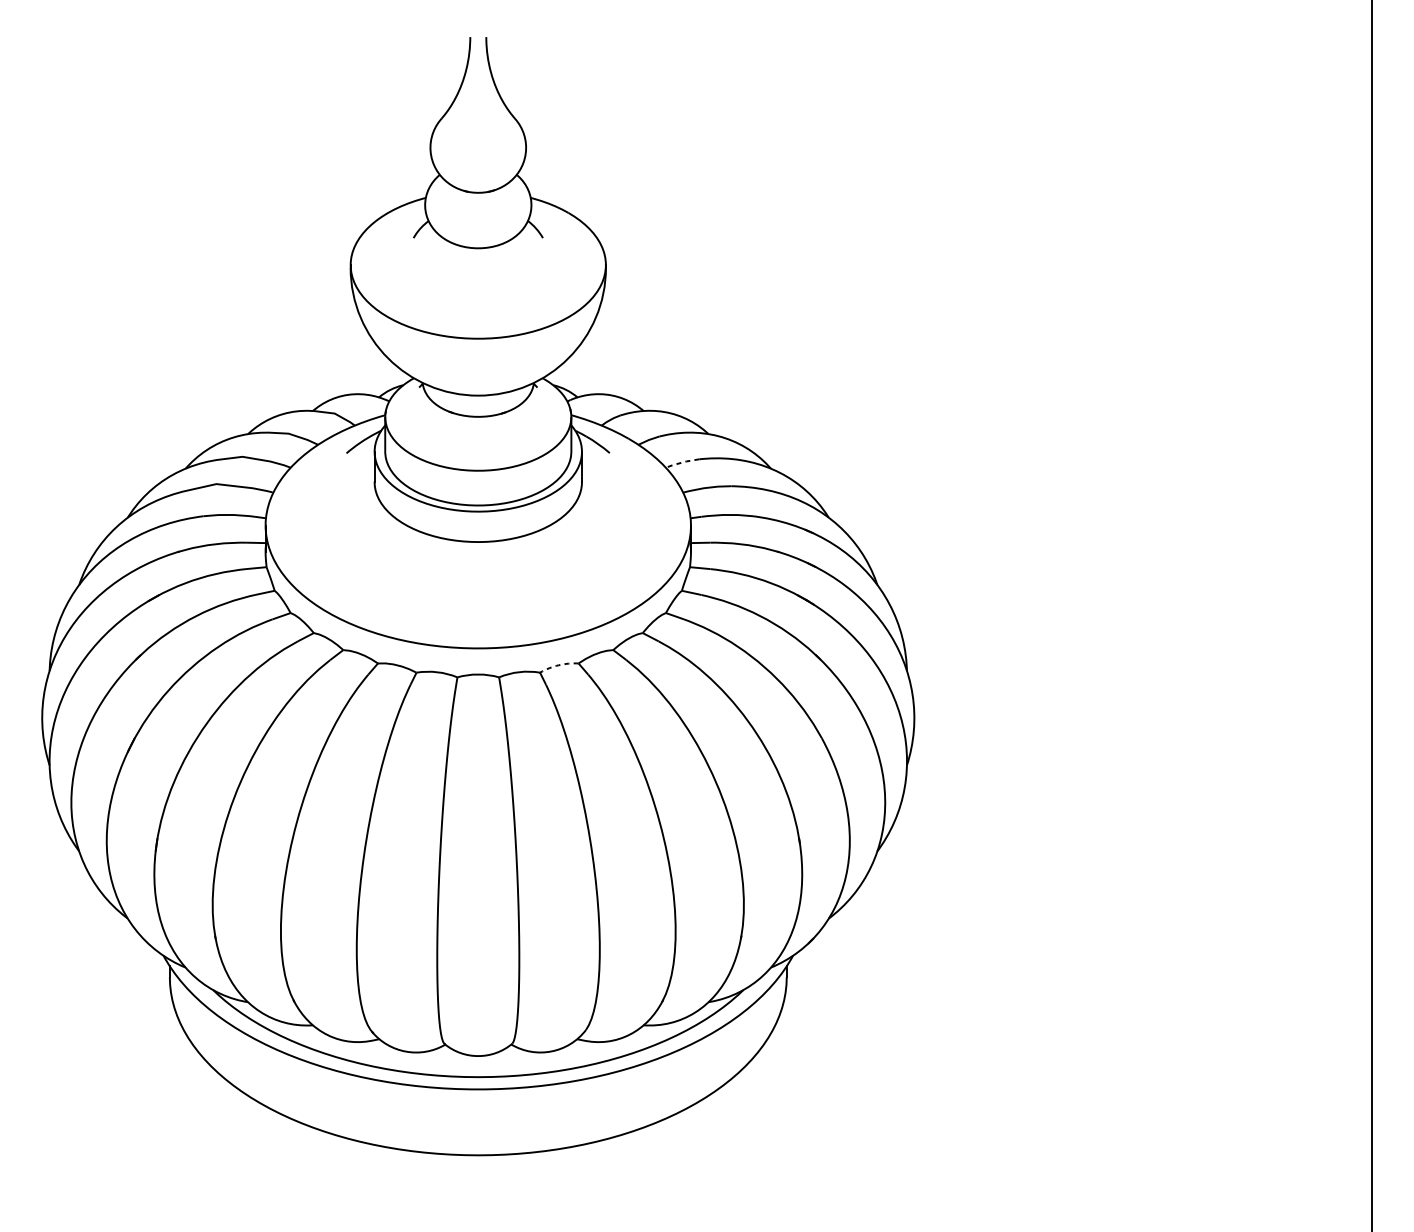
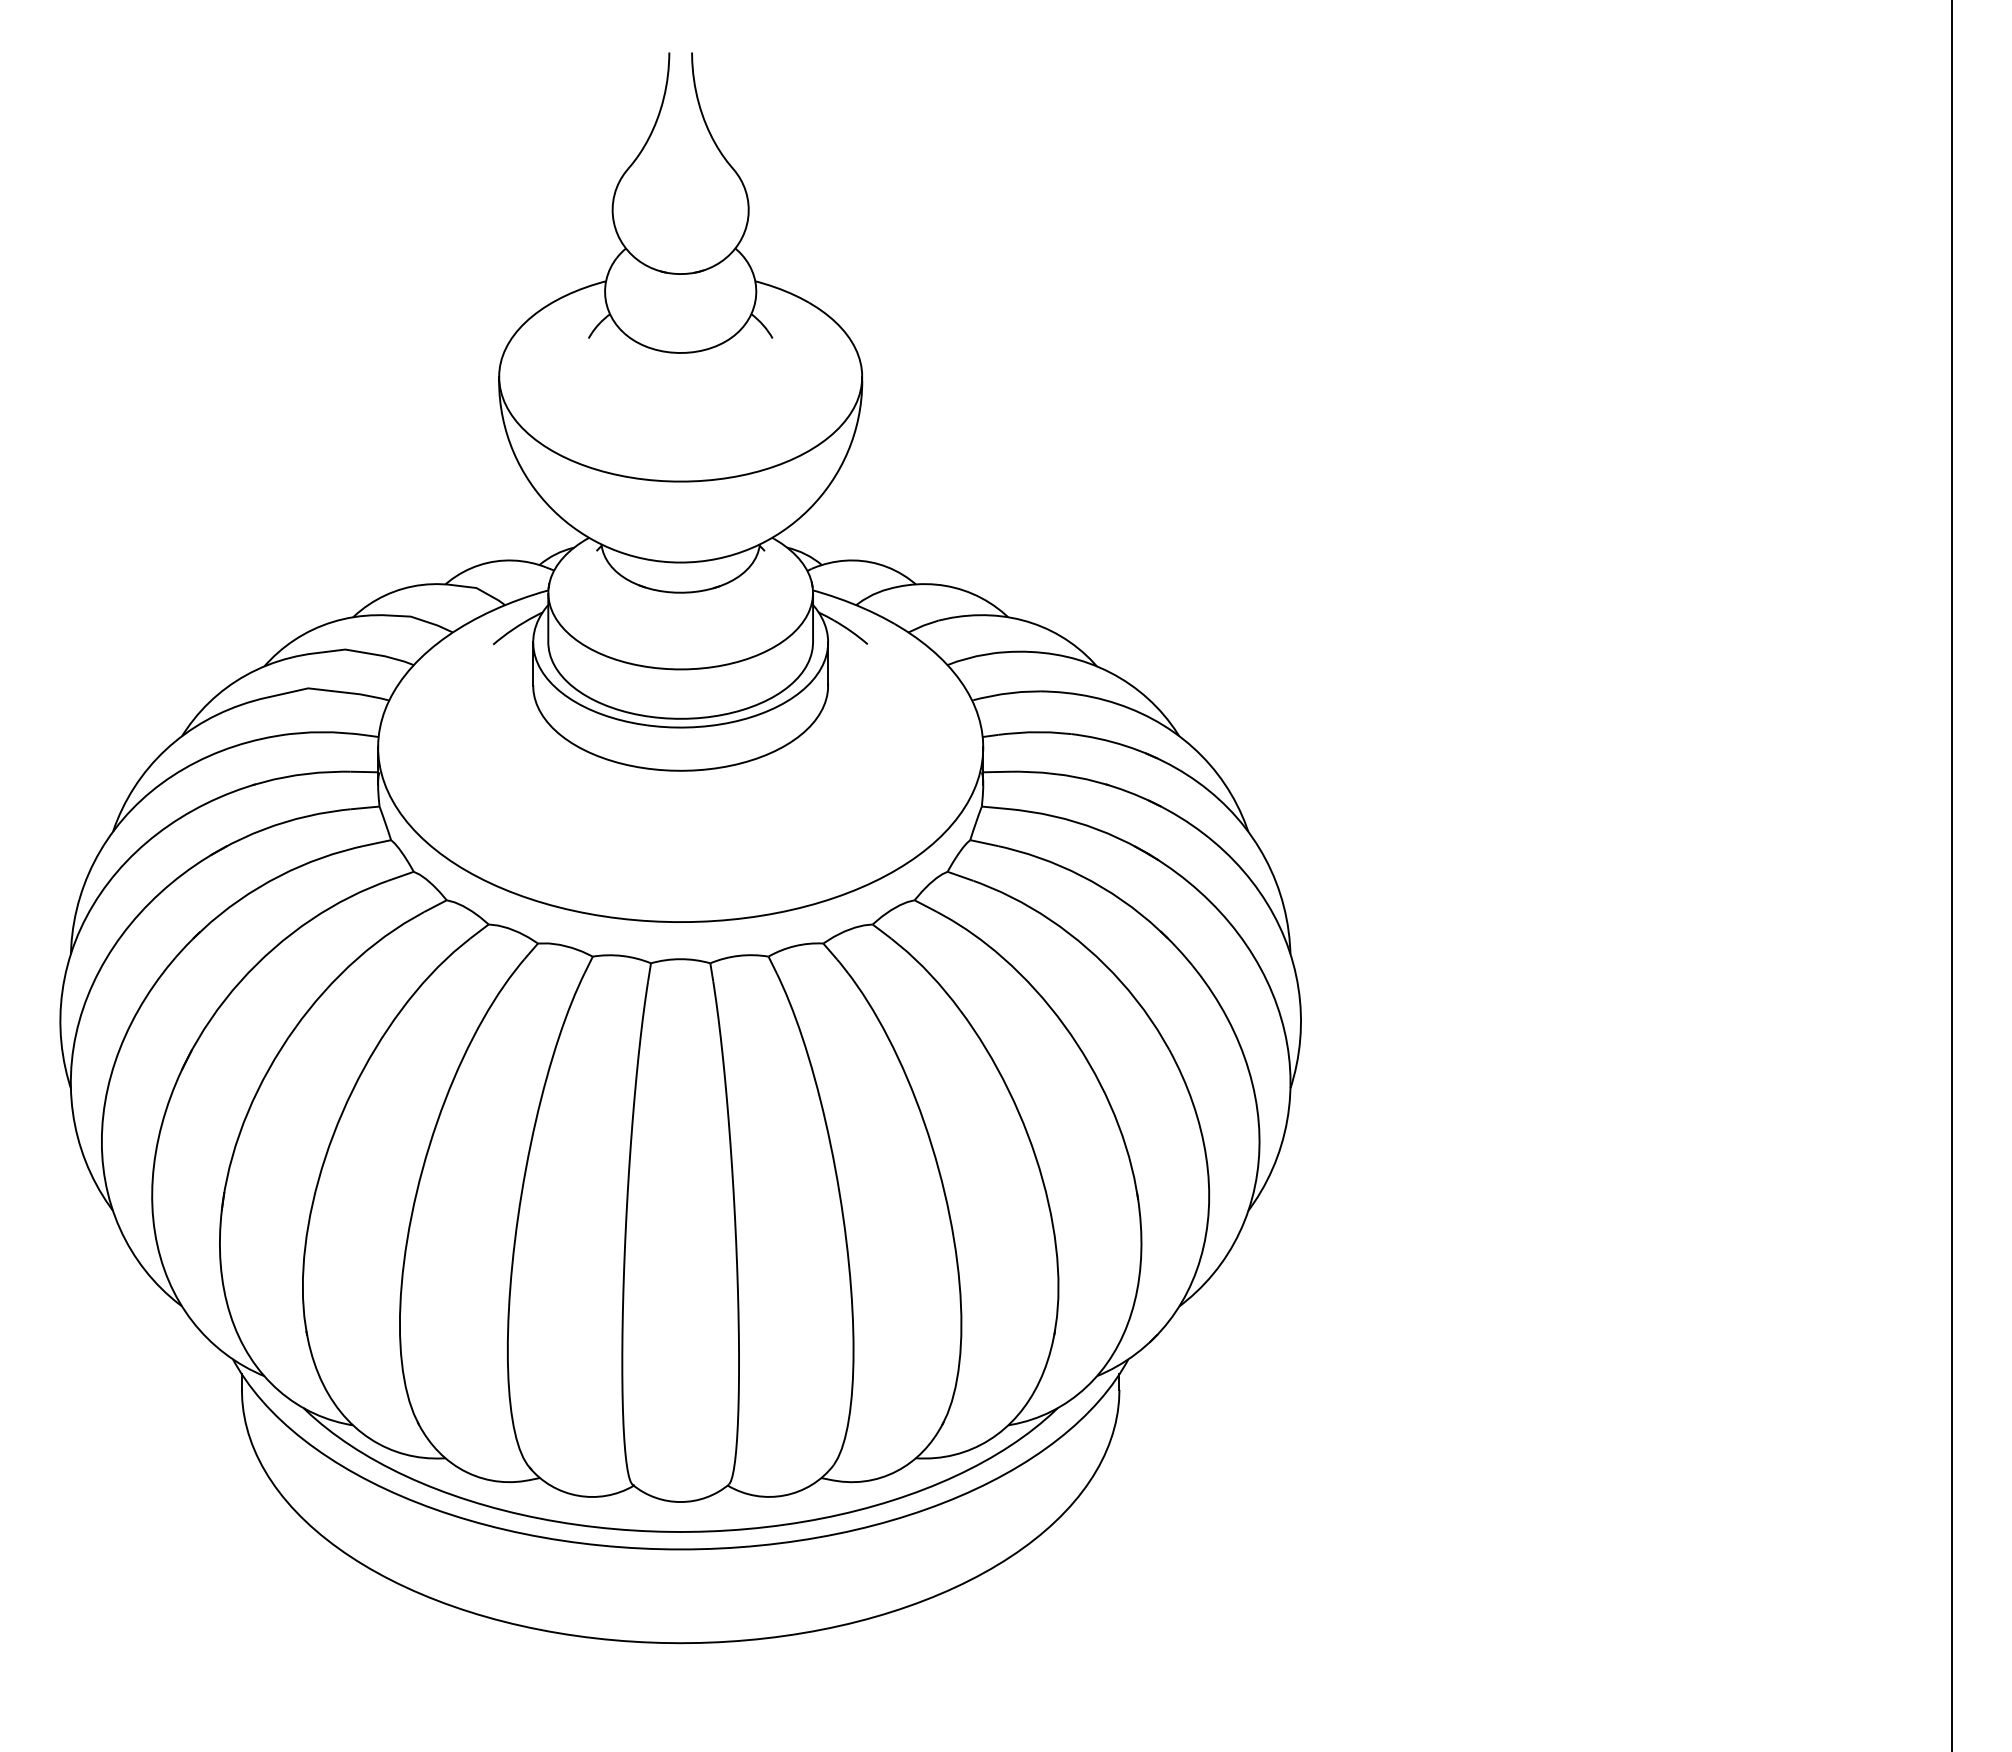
line: (682, 463) -> (970, 658), dashed -> solid
arc: (558, 665) -> (794, 946), dashed -> solid

